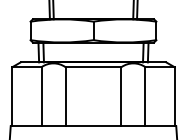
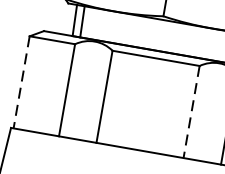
line: (12, 96) -> (21, 82), solid -> dashed
line: (121, 96) -> (191, 111), solid -> dashed

